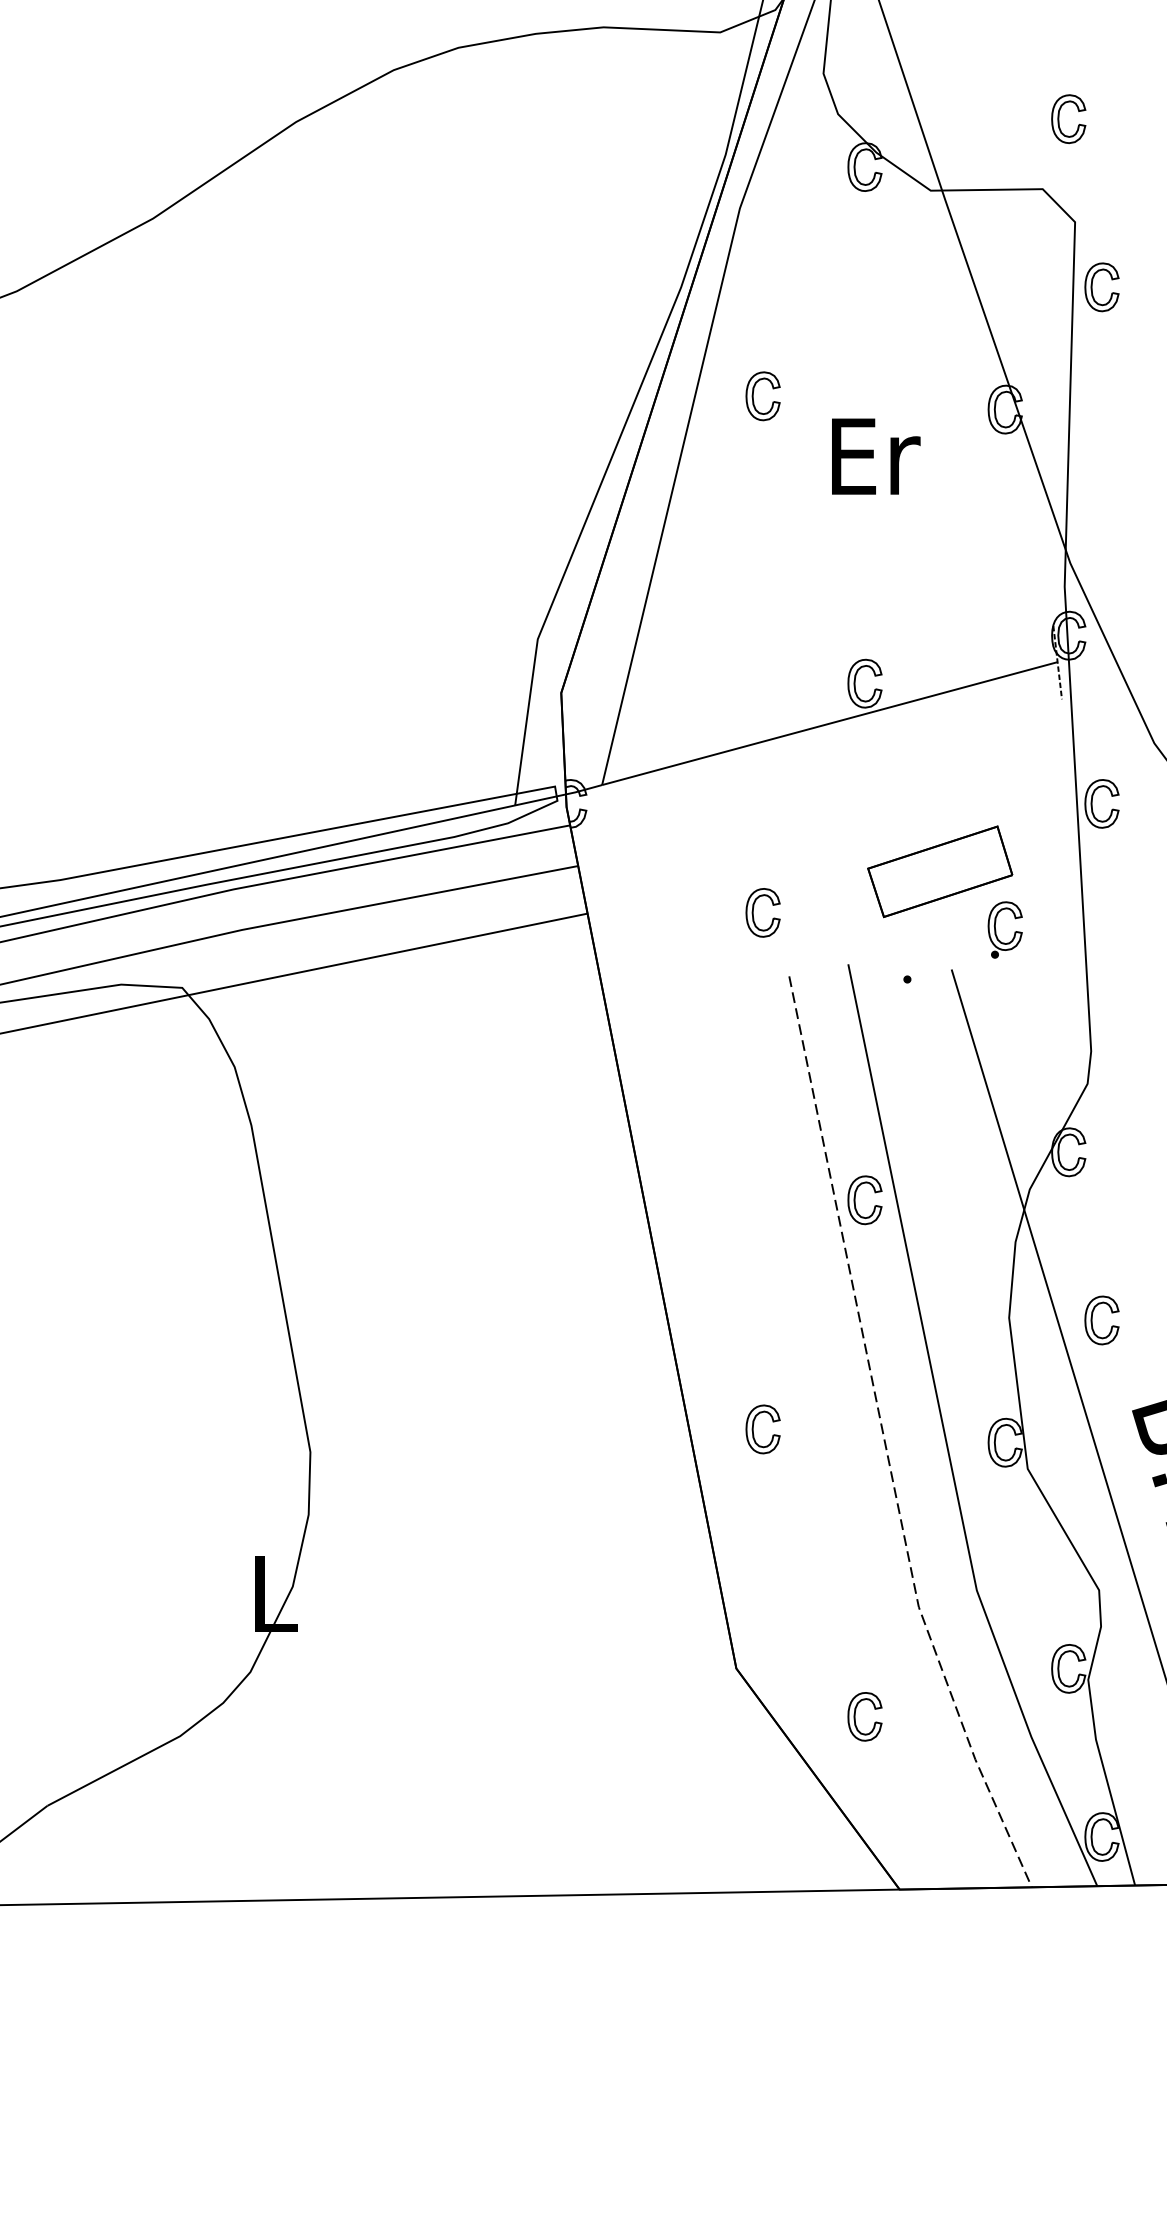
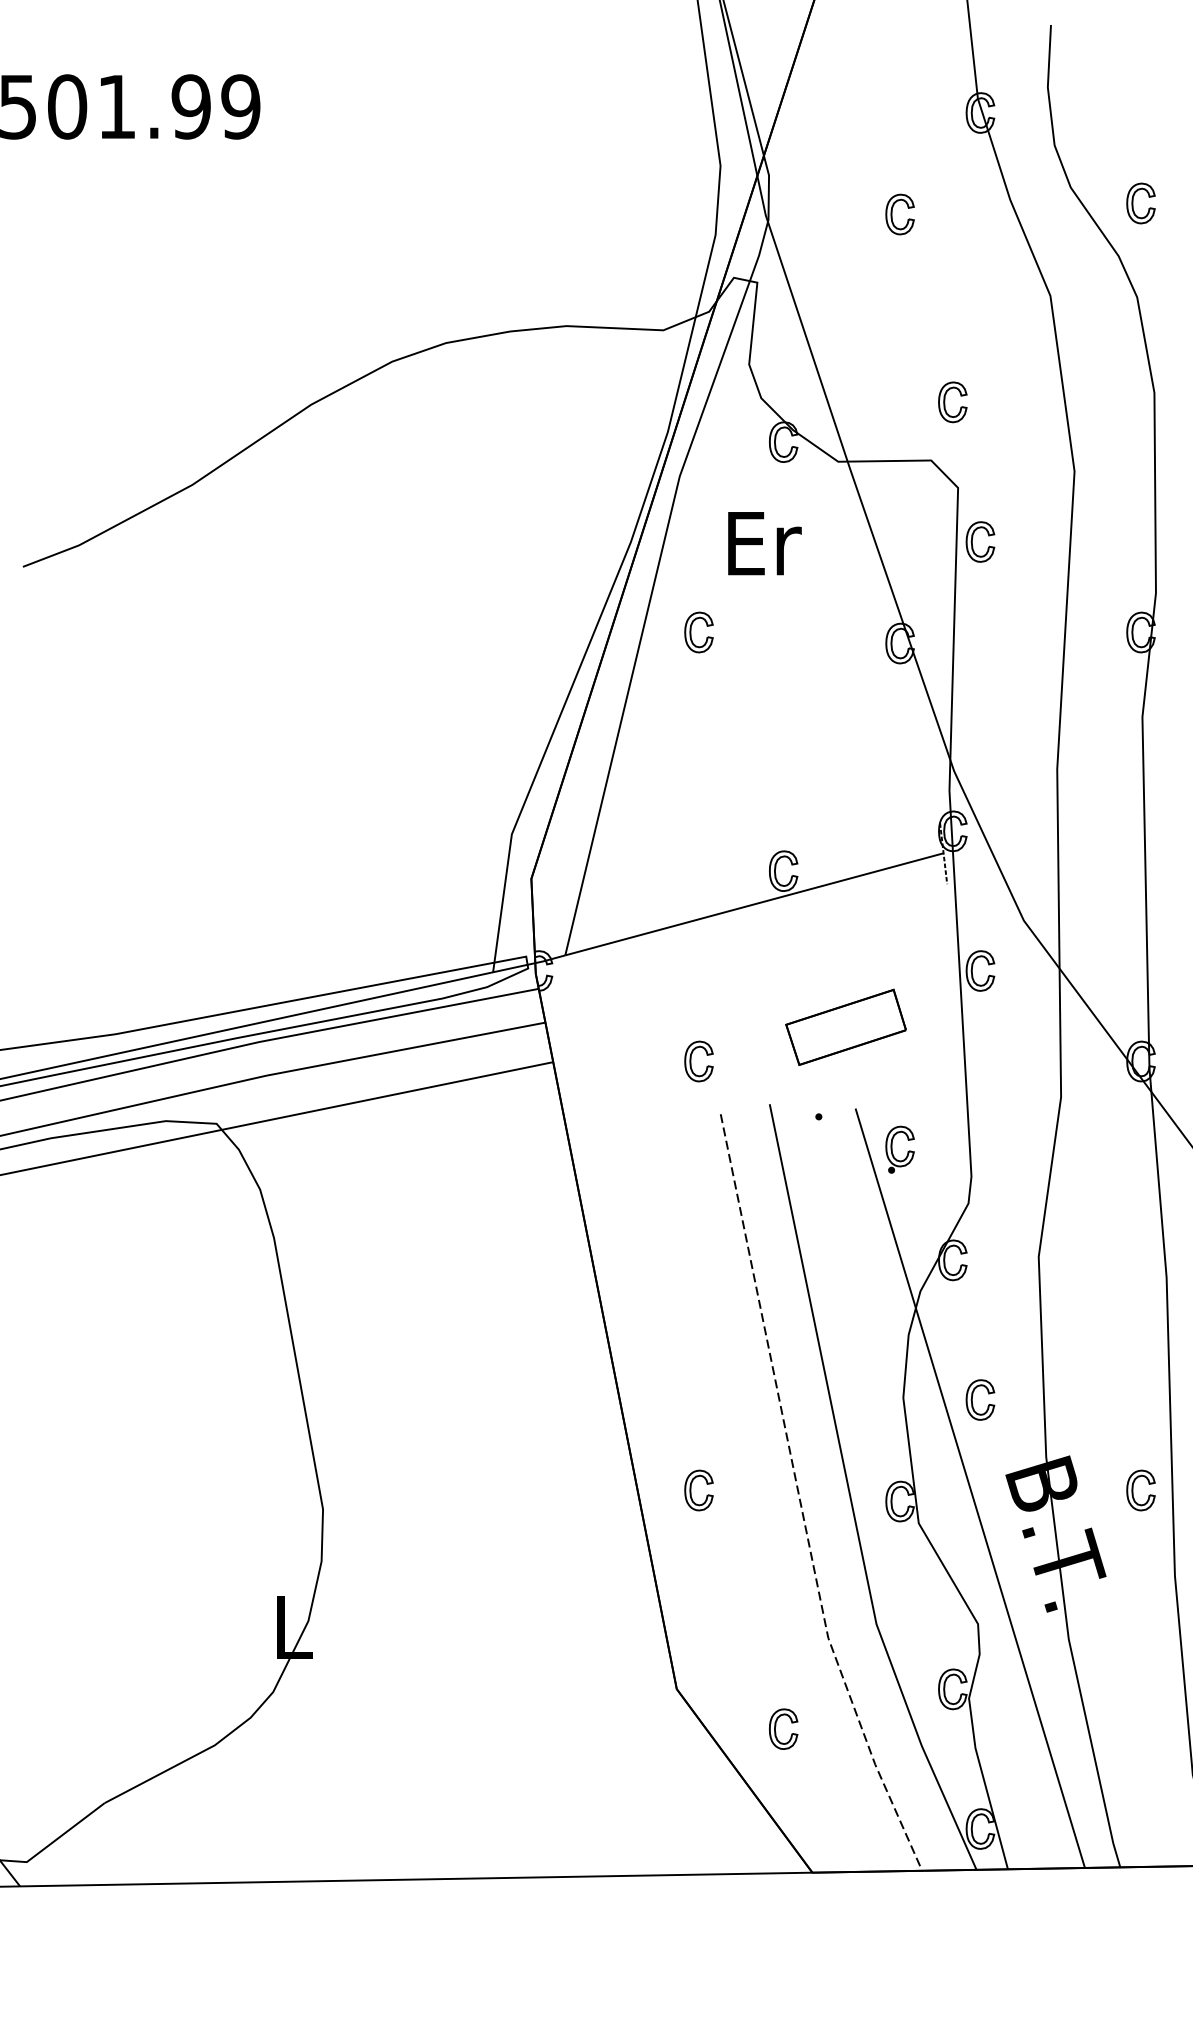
text: (875, 456) -> (764, 543), moved
part: (996, 929) -> (892, 1149), moved
part: (856, 1197) -> (776, 1297), removed

